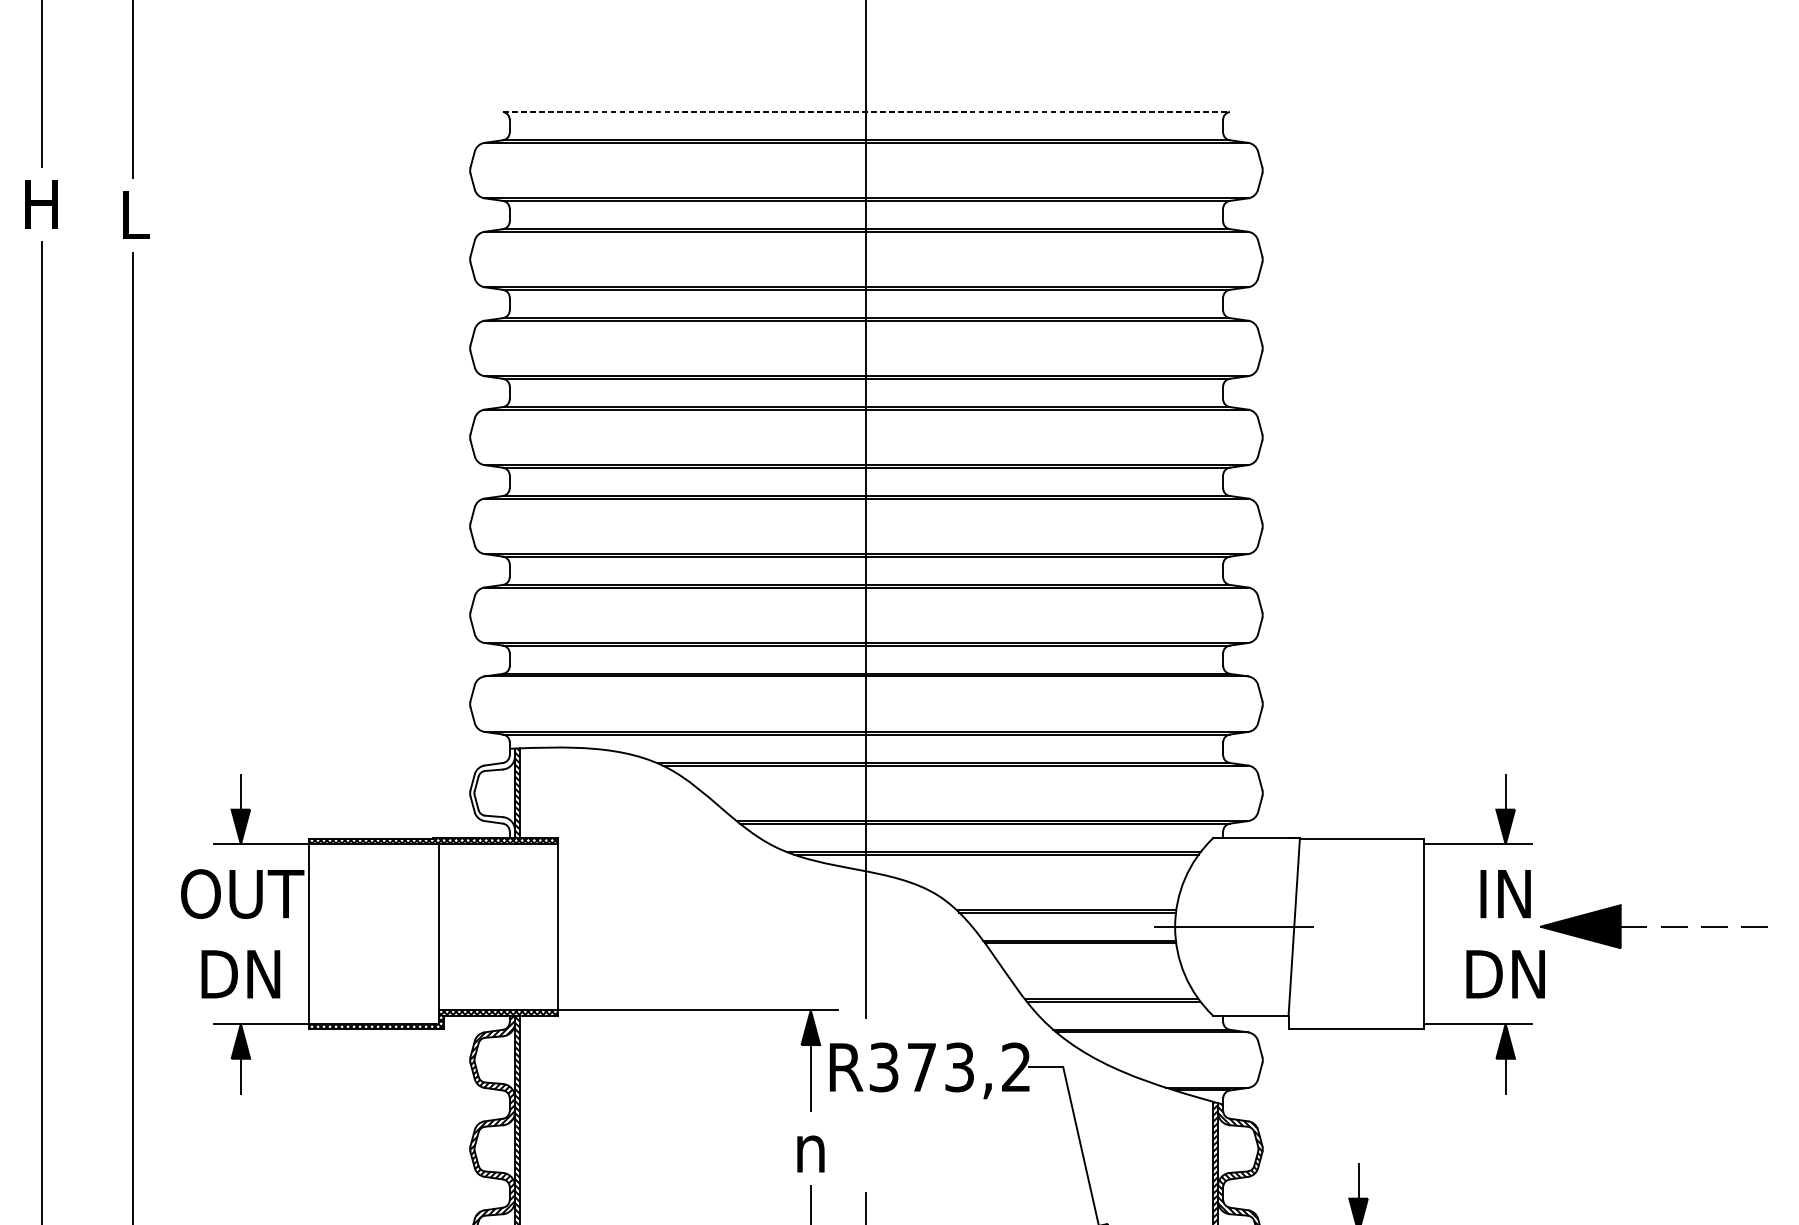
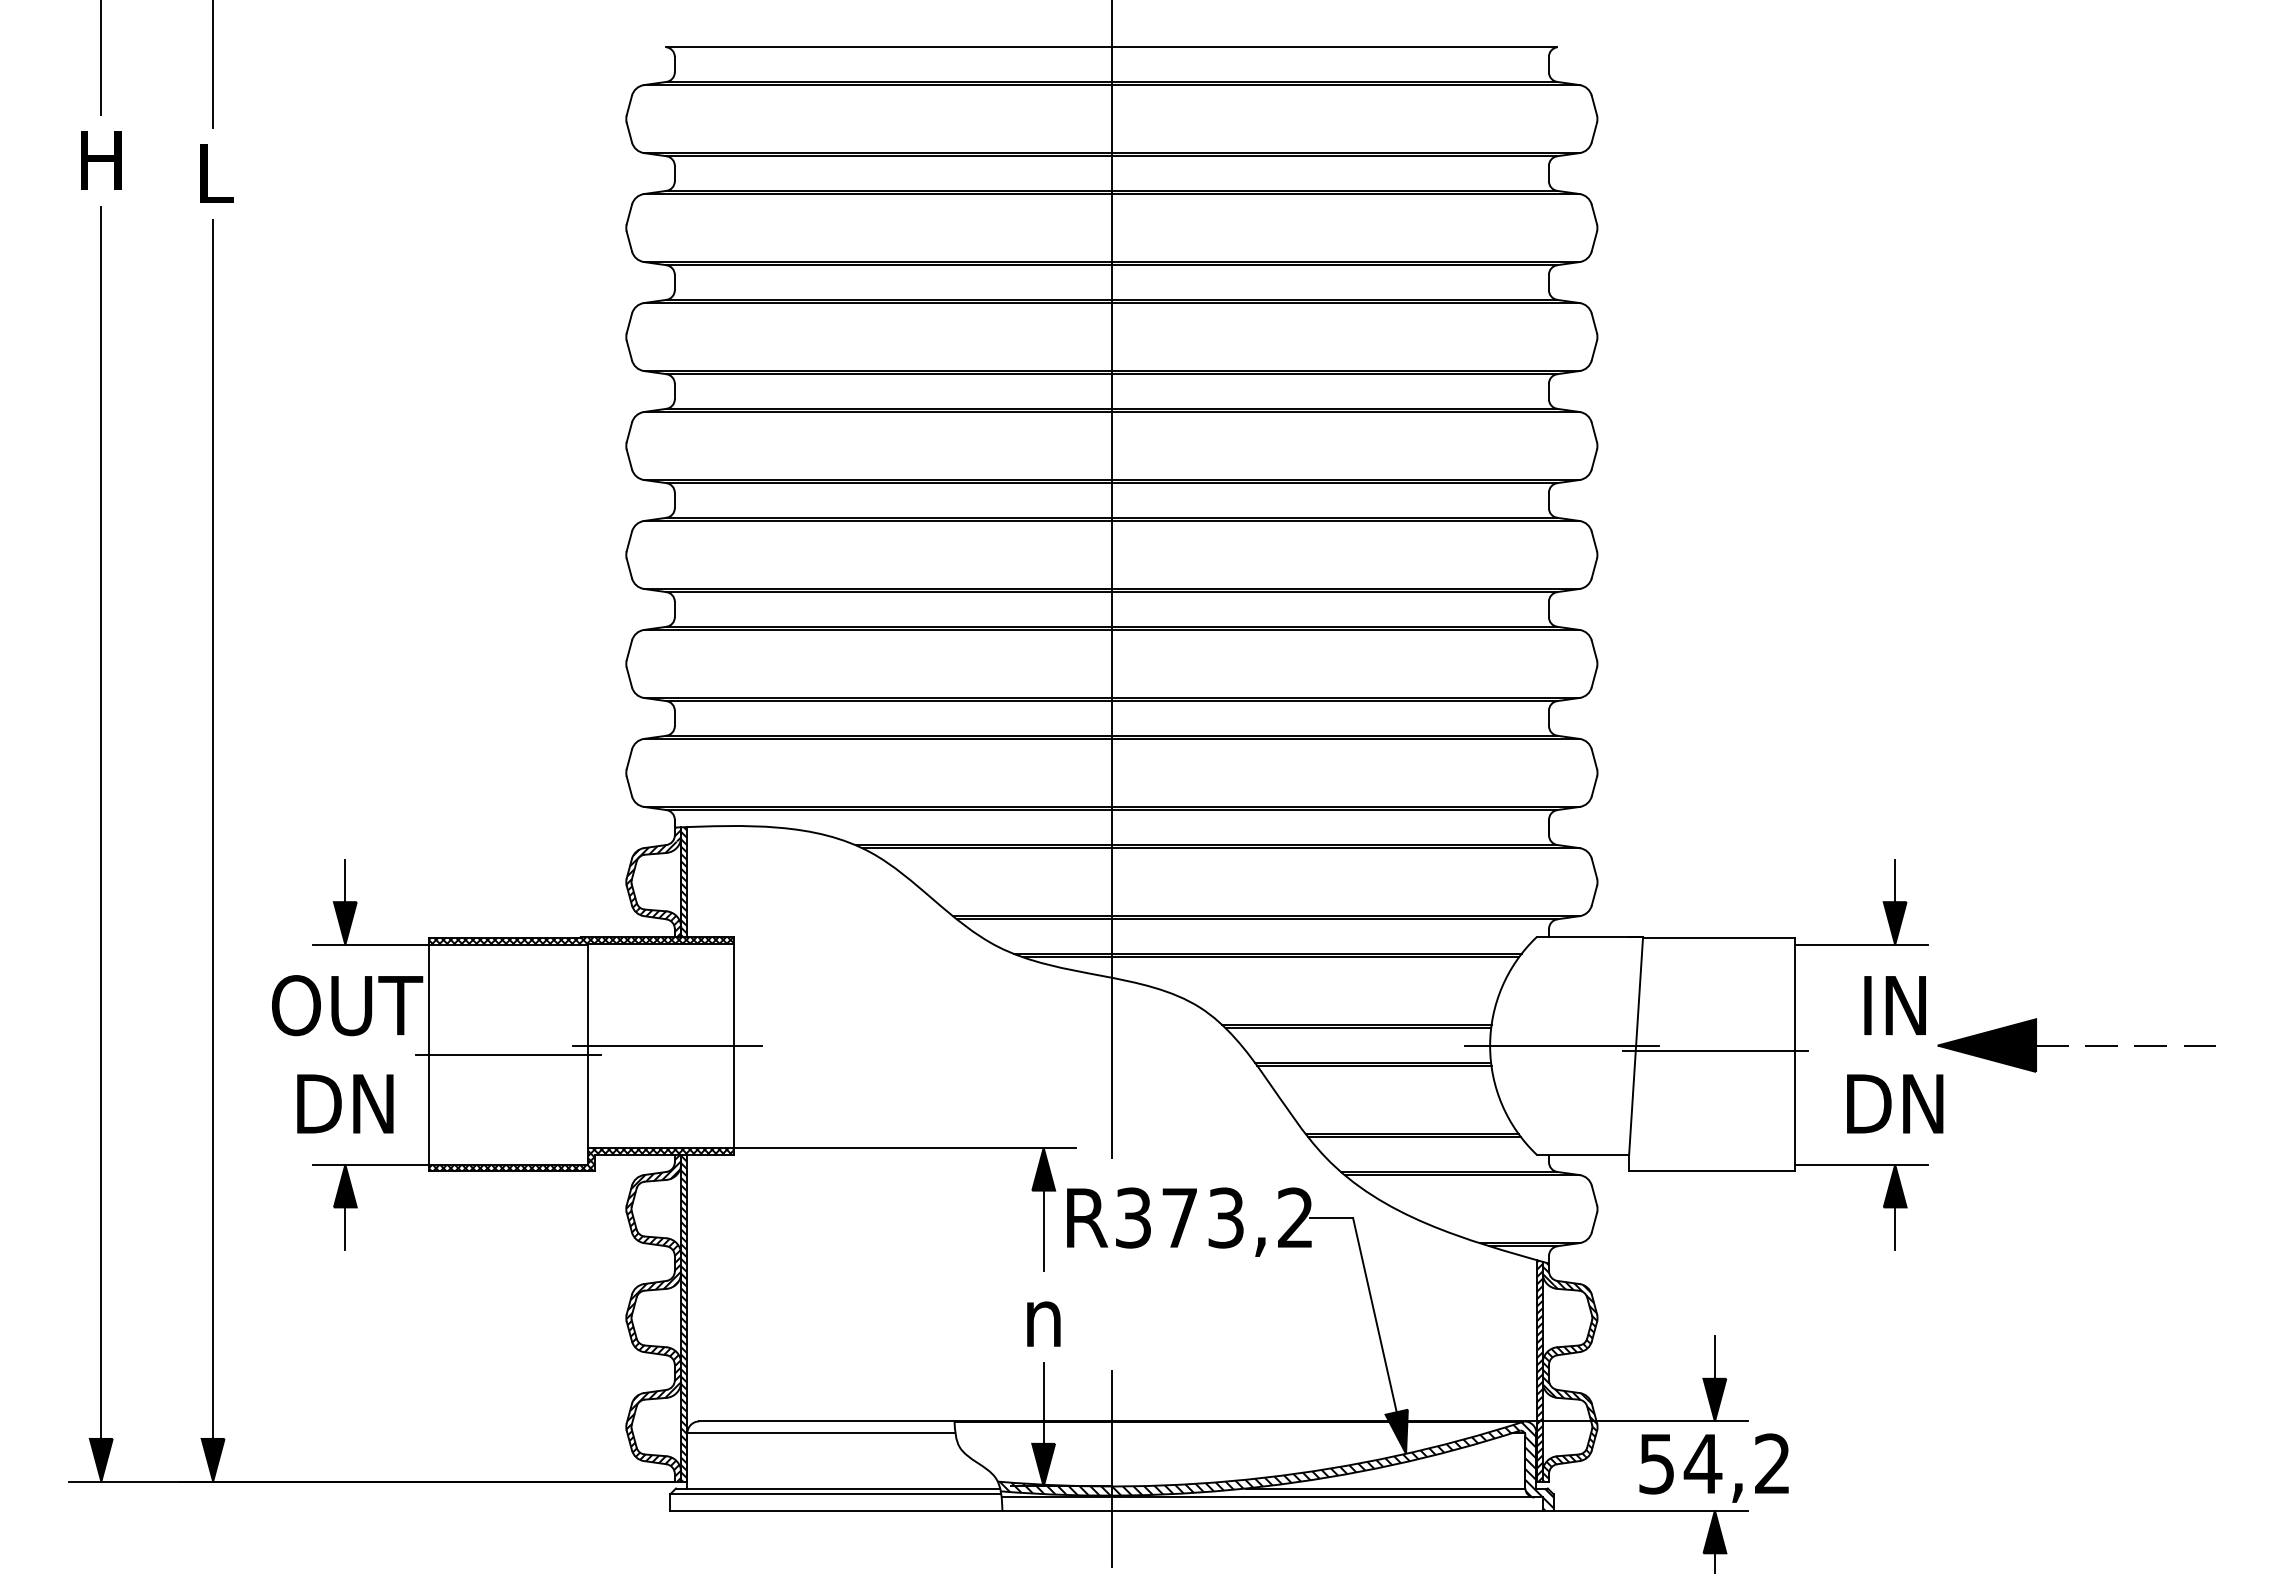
line: (866, 112) -> (1112, 47), dashed -> solid
hatch: (492, 793) -> (653, 882), added
line: (503, 926) -> (667, 1045), added
line: (1358, 931) -> (1714, 1051), added
line: (374, 933) -> (508, 1054), added

